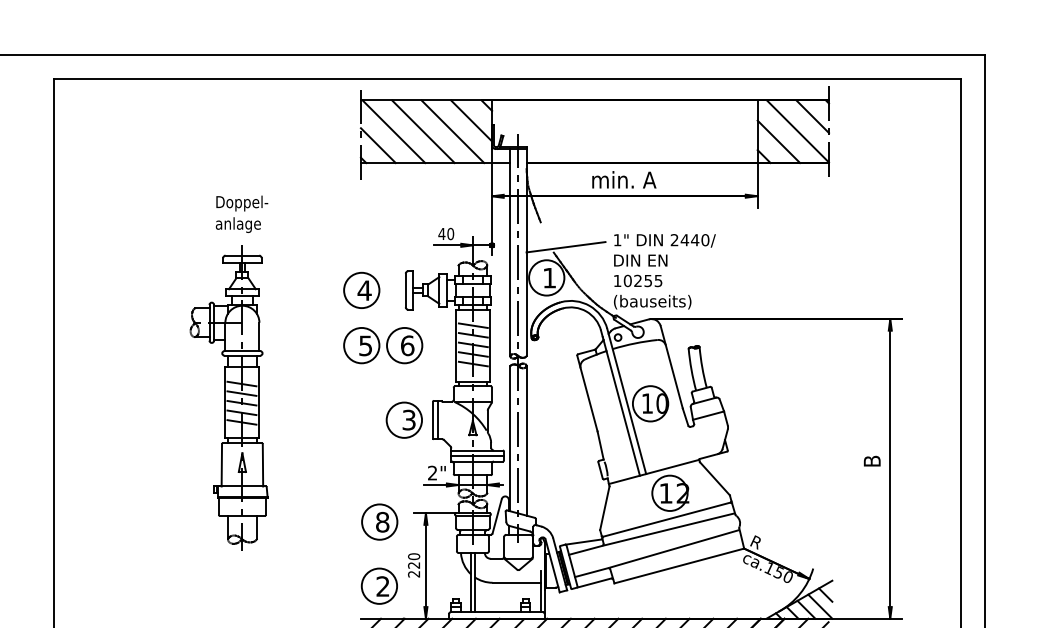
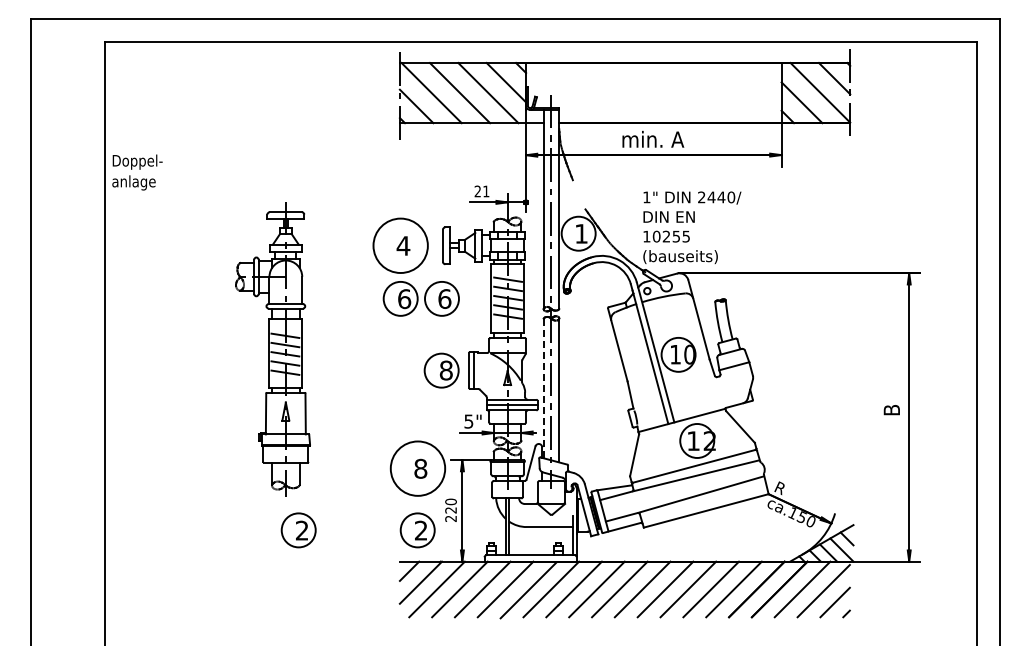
text: (242, 214) -> (137, 172), moved
text: (445, 234) -> (481, 191), 40 -> 21
line: (566, 247) -> (597, 204), removed
circle: (361, 290) -> (400, 245), size x1.6
text: (365, 346) -> (404, 299), 5 -> 6
text: (408, 420) -> (445, 370), 3 -> 8
line: (510, 438) -> (543, 388), solid -> dashed
text: (432, 473) -> (468, 421), 2" -> 5"
circle: (379, 521) -> (417, 468), size x1.6
part: (255, 586) -> (298, 530), added

